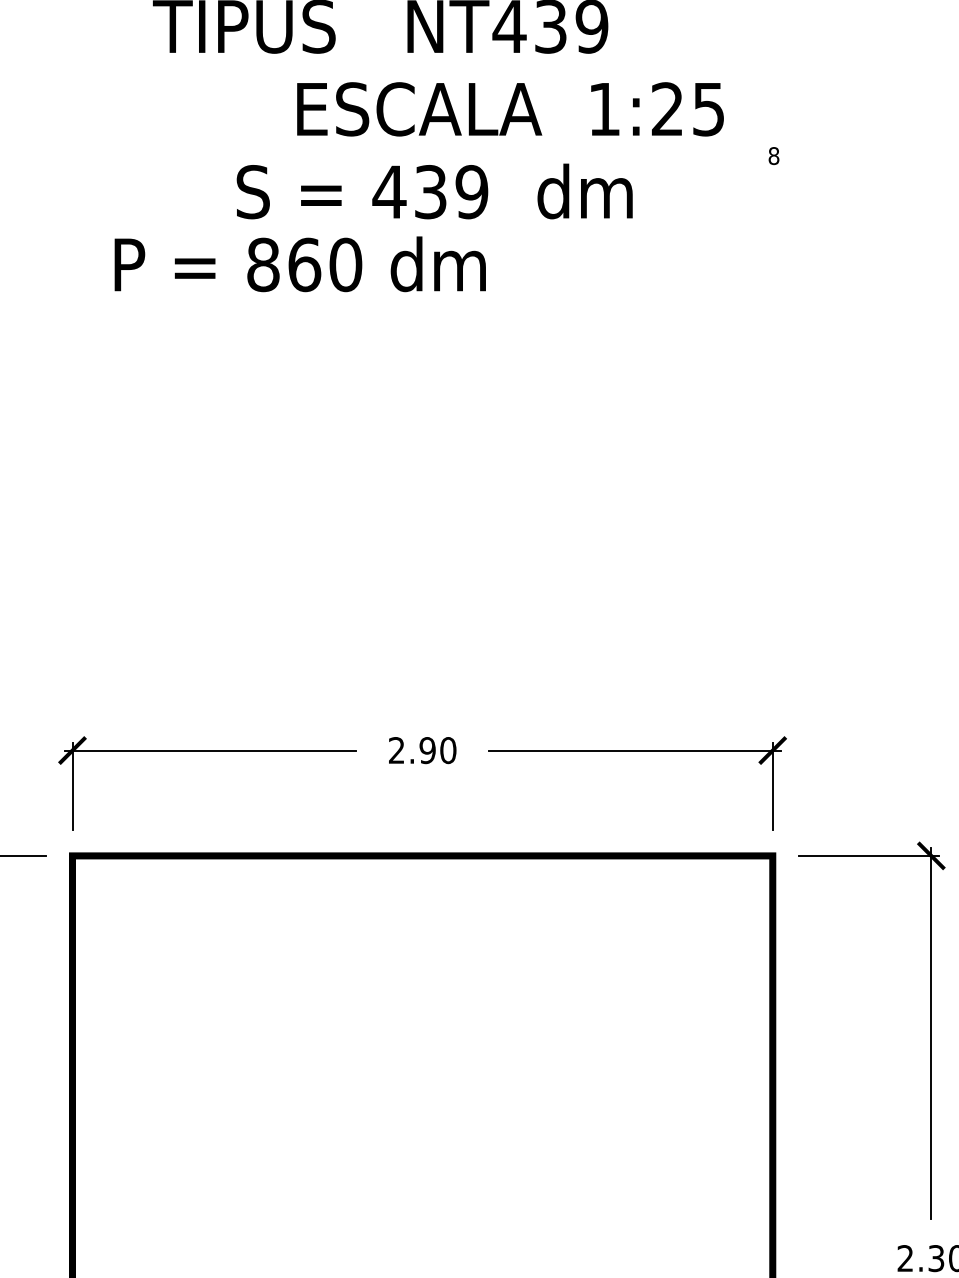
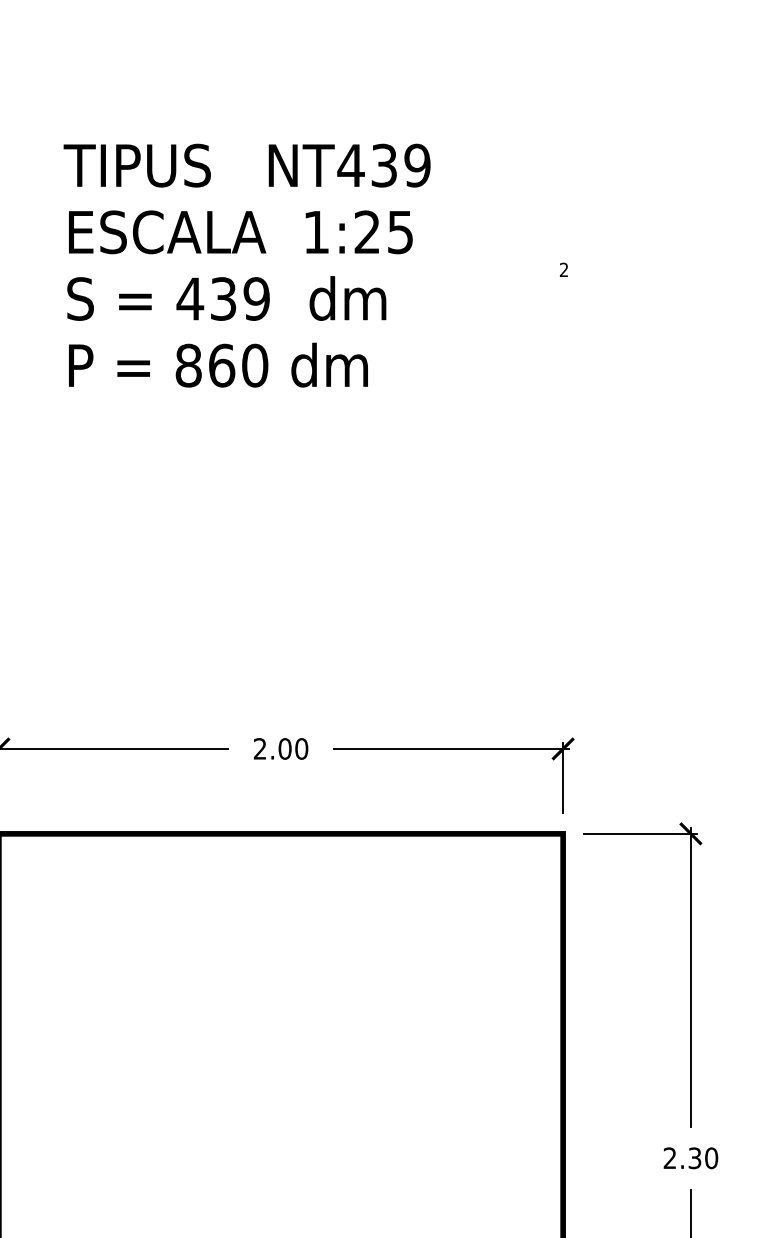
text: (510, 109) -> (240, 232), moved
text: (773, 155) -> (563, 269), 8 -> 2
text: (434, 191) -> (226, 298), moved
text: (300, 263) -> (218, 364), moved
text: (426, 749) -> (284, 748), 2.90 -> 2.00

